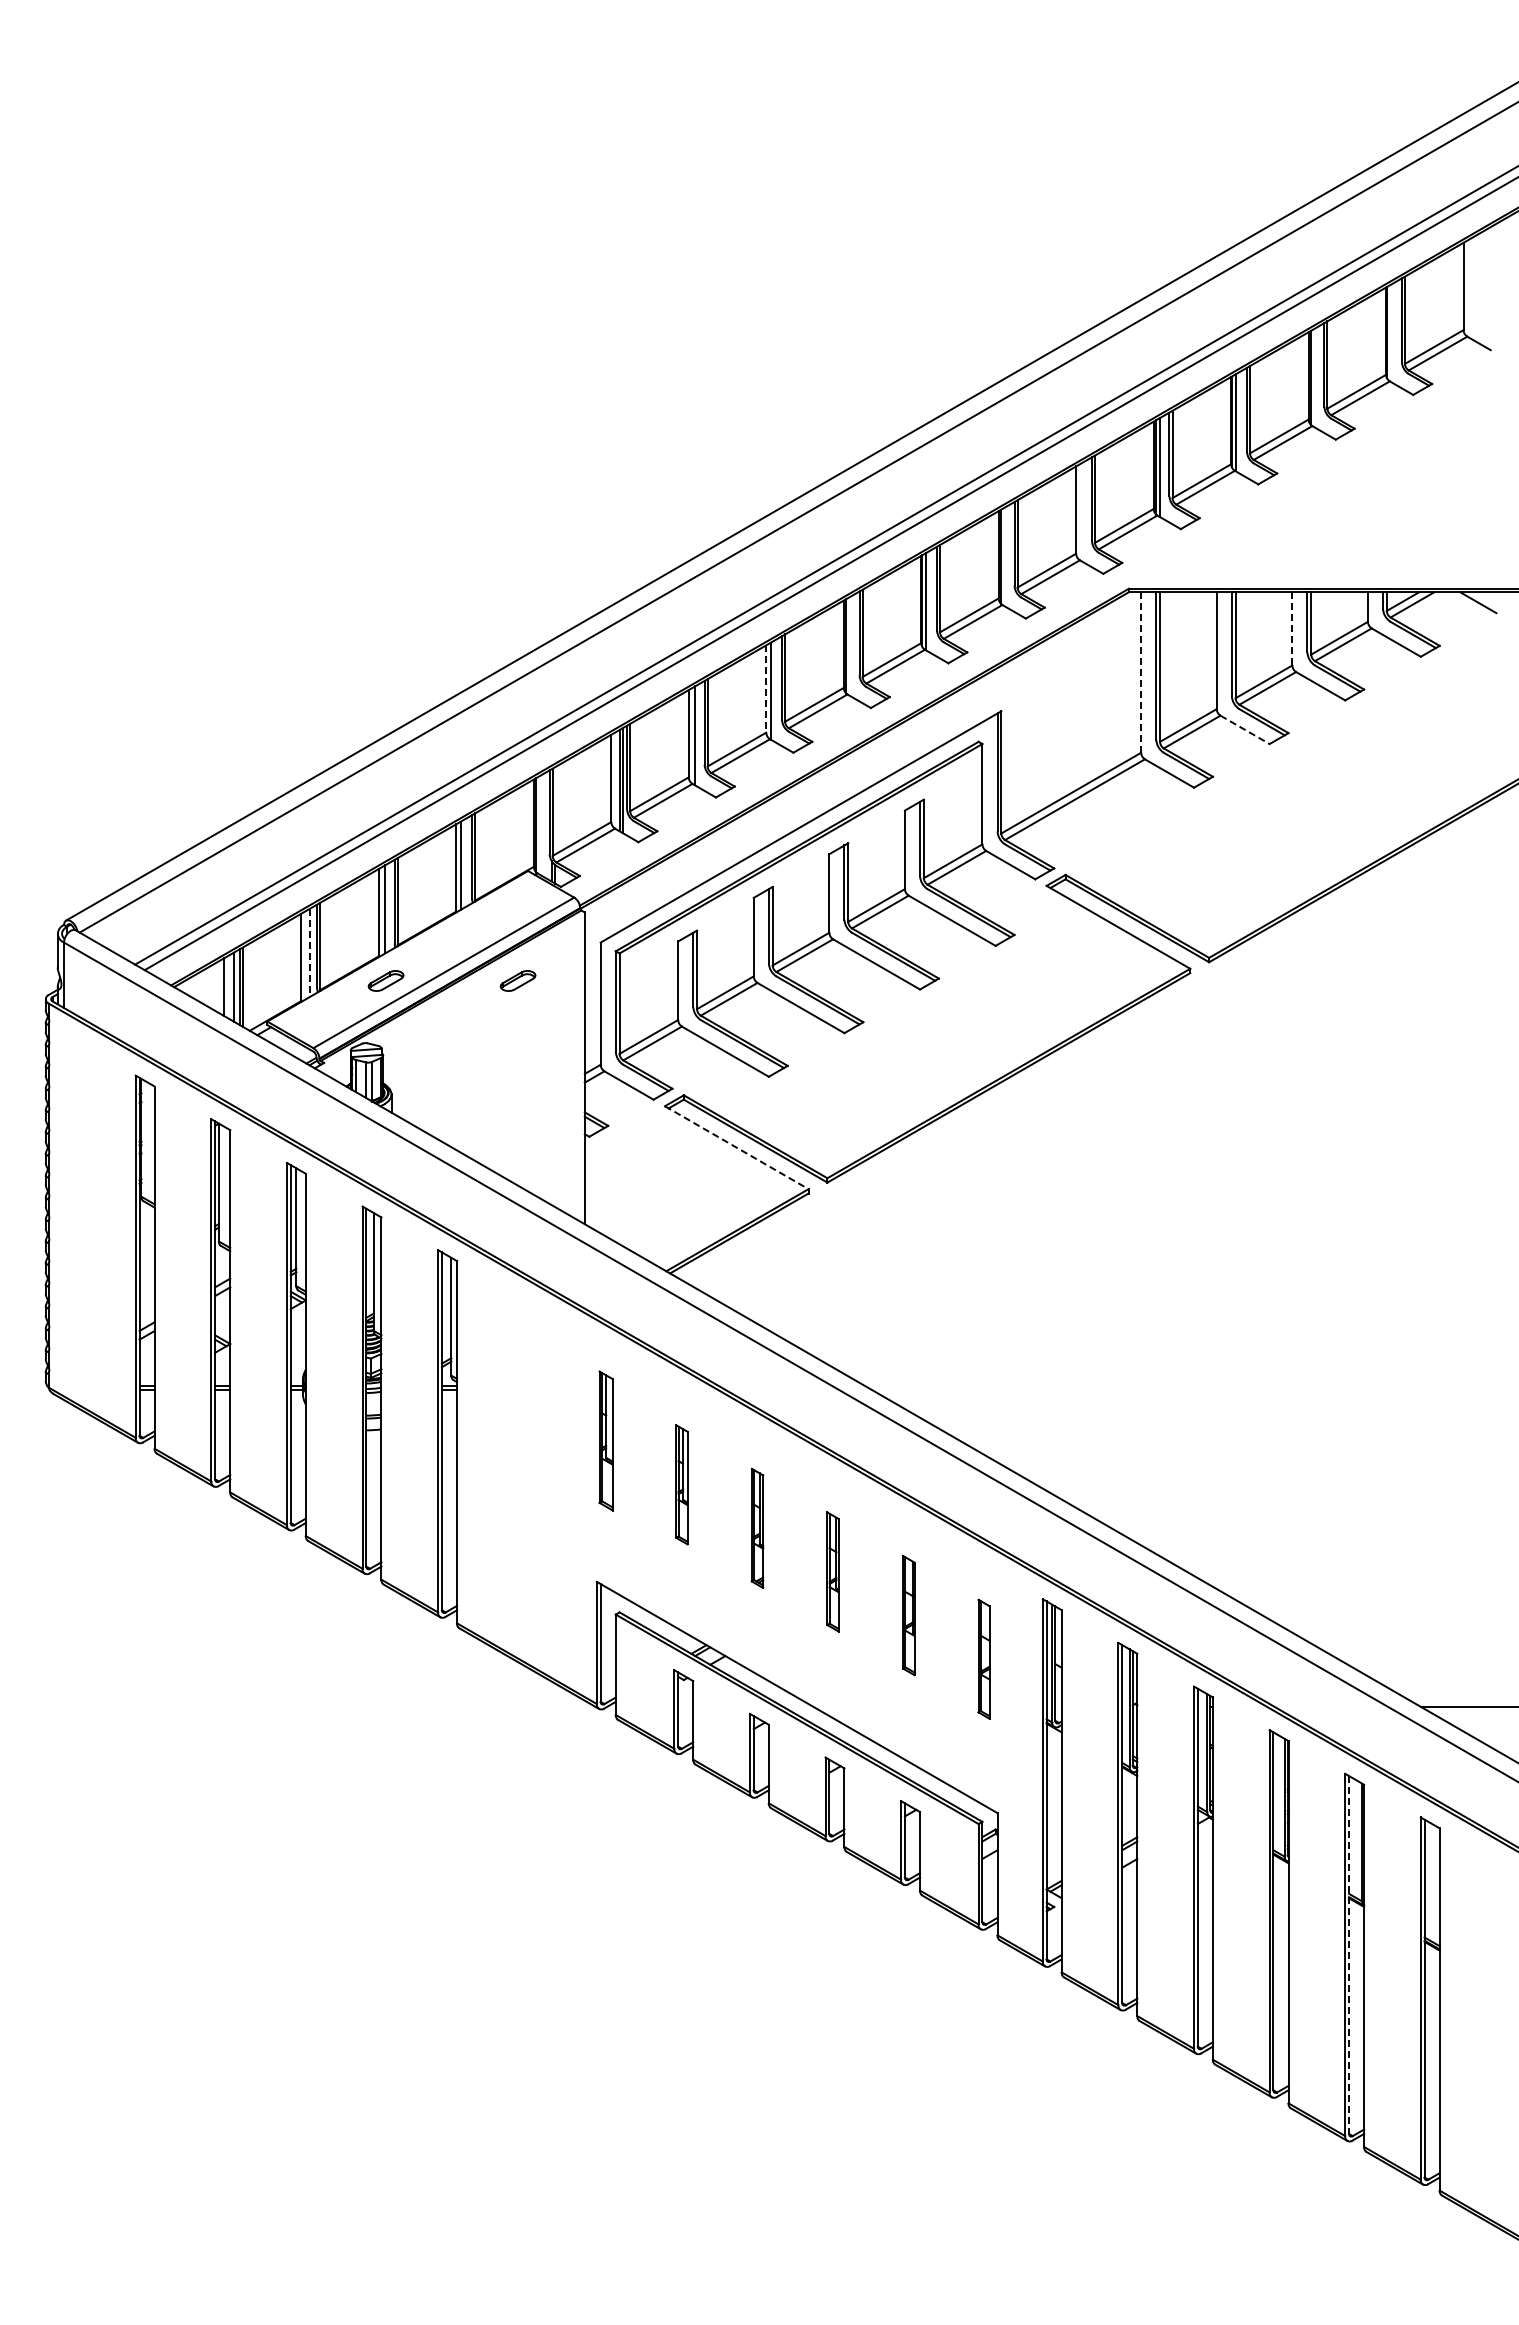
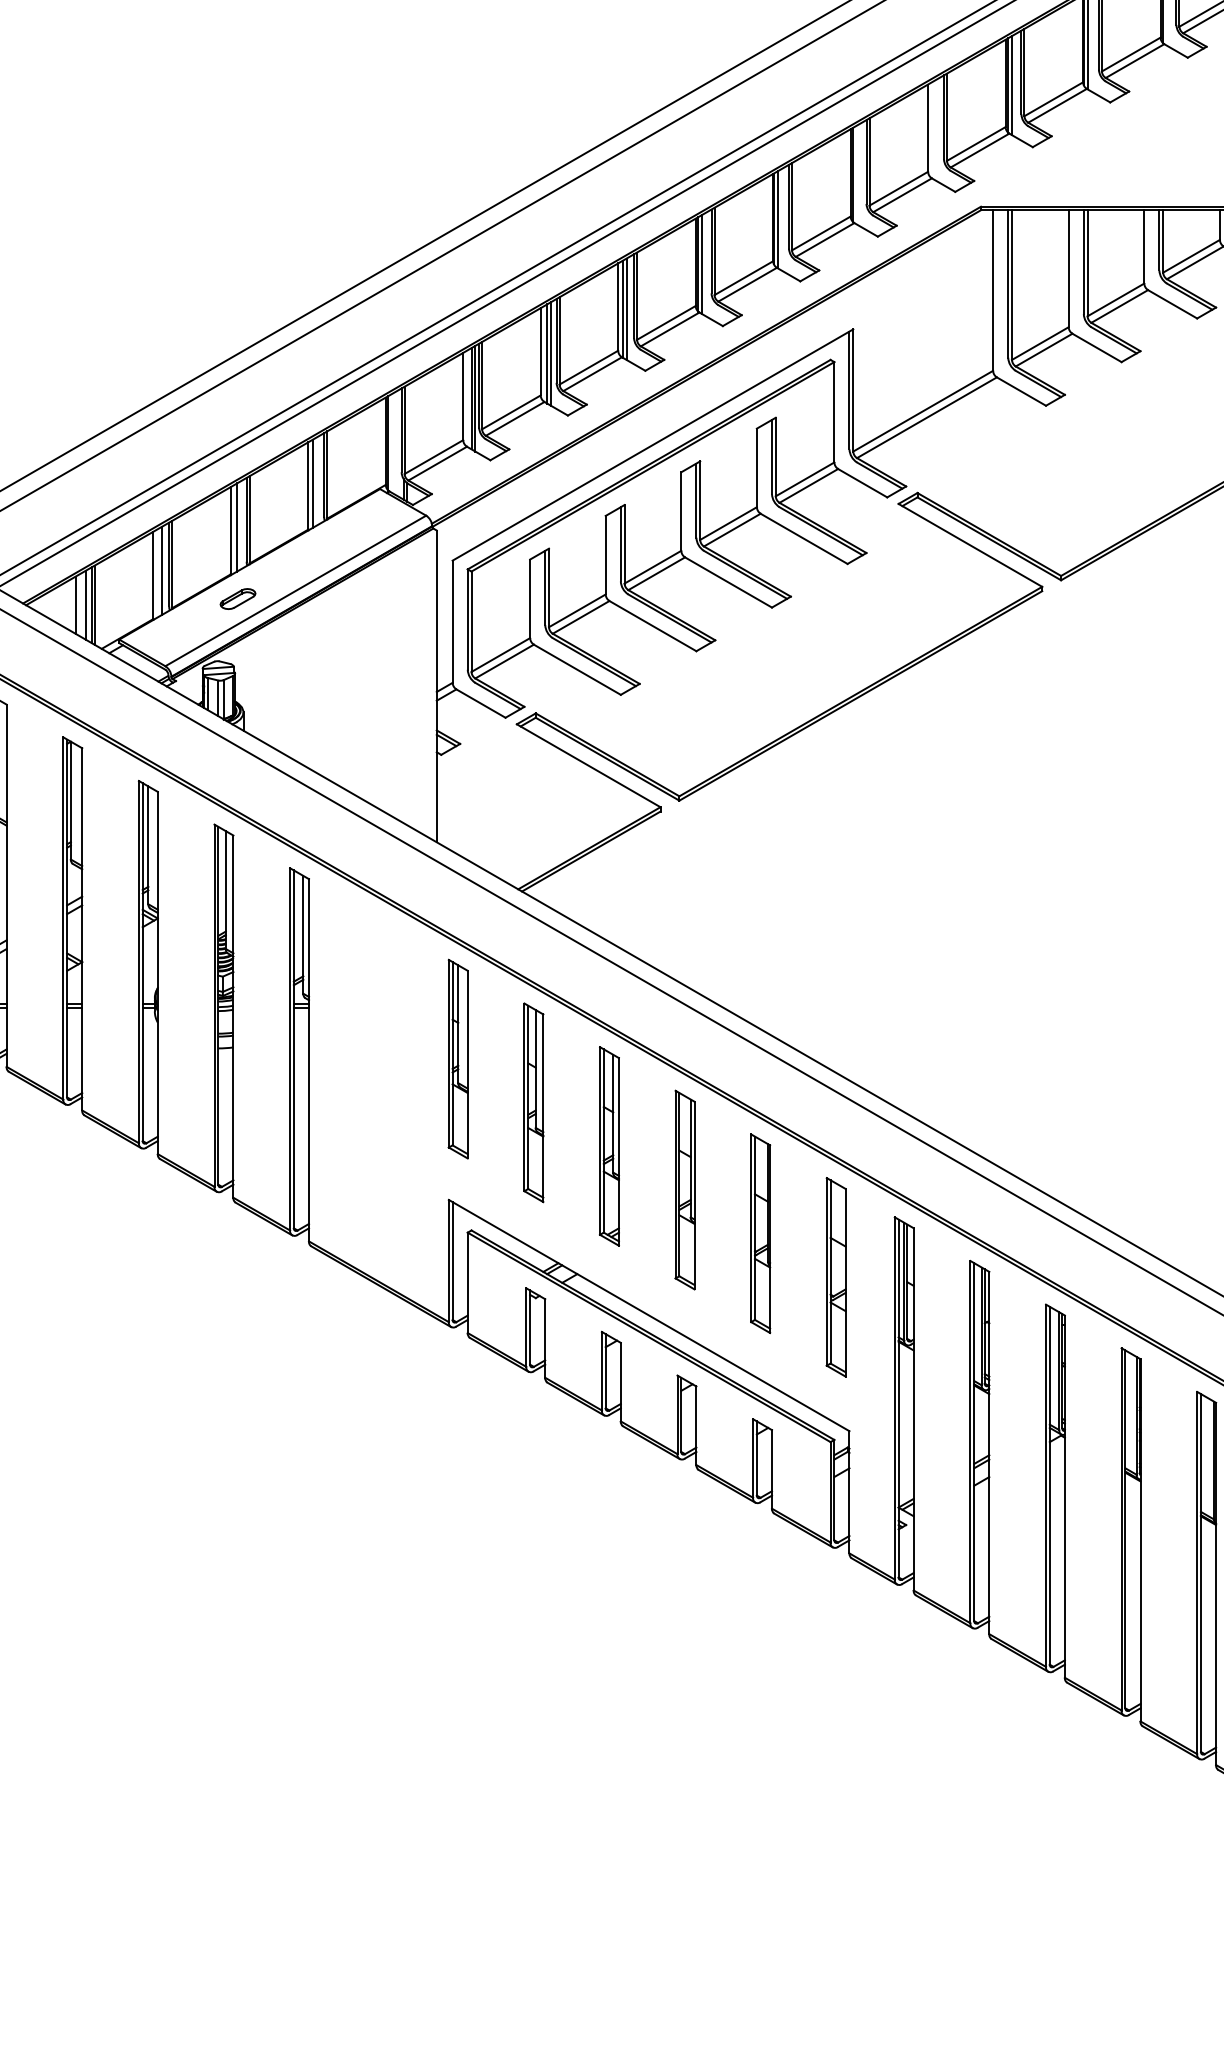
line: (1292, 628) -> (1144, 246), dashed -> solid
line: (850, 646) -> (702, 264), added
line: (1141, 672) -> (993, 290), dashed -> solid
line: (766, 689) -> (618, 307), dashed -> solid
line: (774, 690) -> (626, 308), added
line: (1245, 730) -> (1097, 348), dashed -> solid
line: (698, 735) -> (550, 353), added
line: (309, 953) -> (161, 571), dashed -> solid
part: (517, 980) -> (369, 598), removed
line: (736, 1147) -> (588, 765), dashed -> solid
part: (605, 1440) -> (457, 1058), size x1.43
part: (681, 1484) -> (533, 1102), size x1.67
part: (757, 1528) -> (609, 1146), size x1.67
part: (832, 1571) -> (684, 1189), size x1.67
part: (908, 1615) -> (760, 1233), size x1.67
part: (983, 1659) -> (835, 1277), size x1.67
line: (1349, 1954) -> (1201, 1572), dashed -> solid

